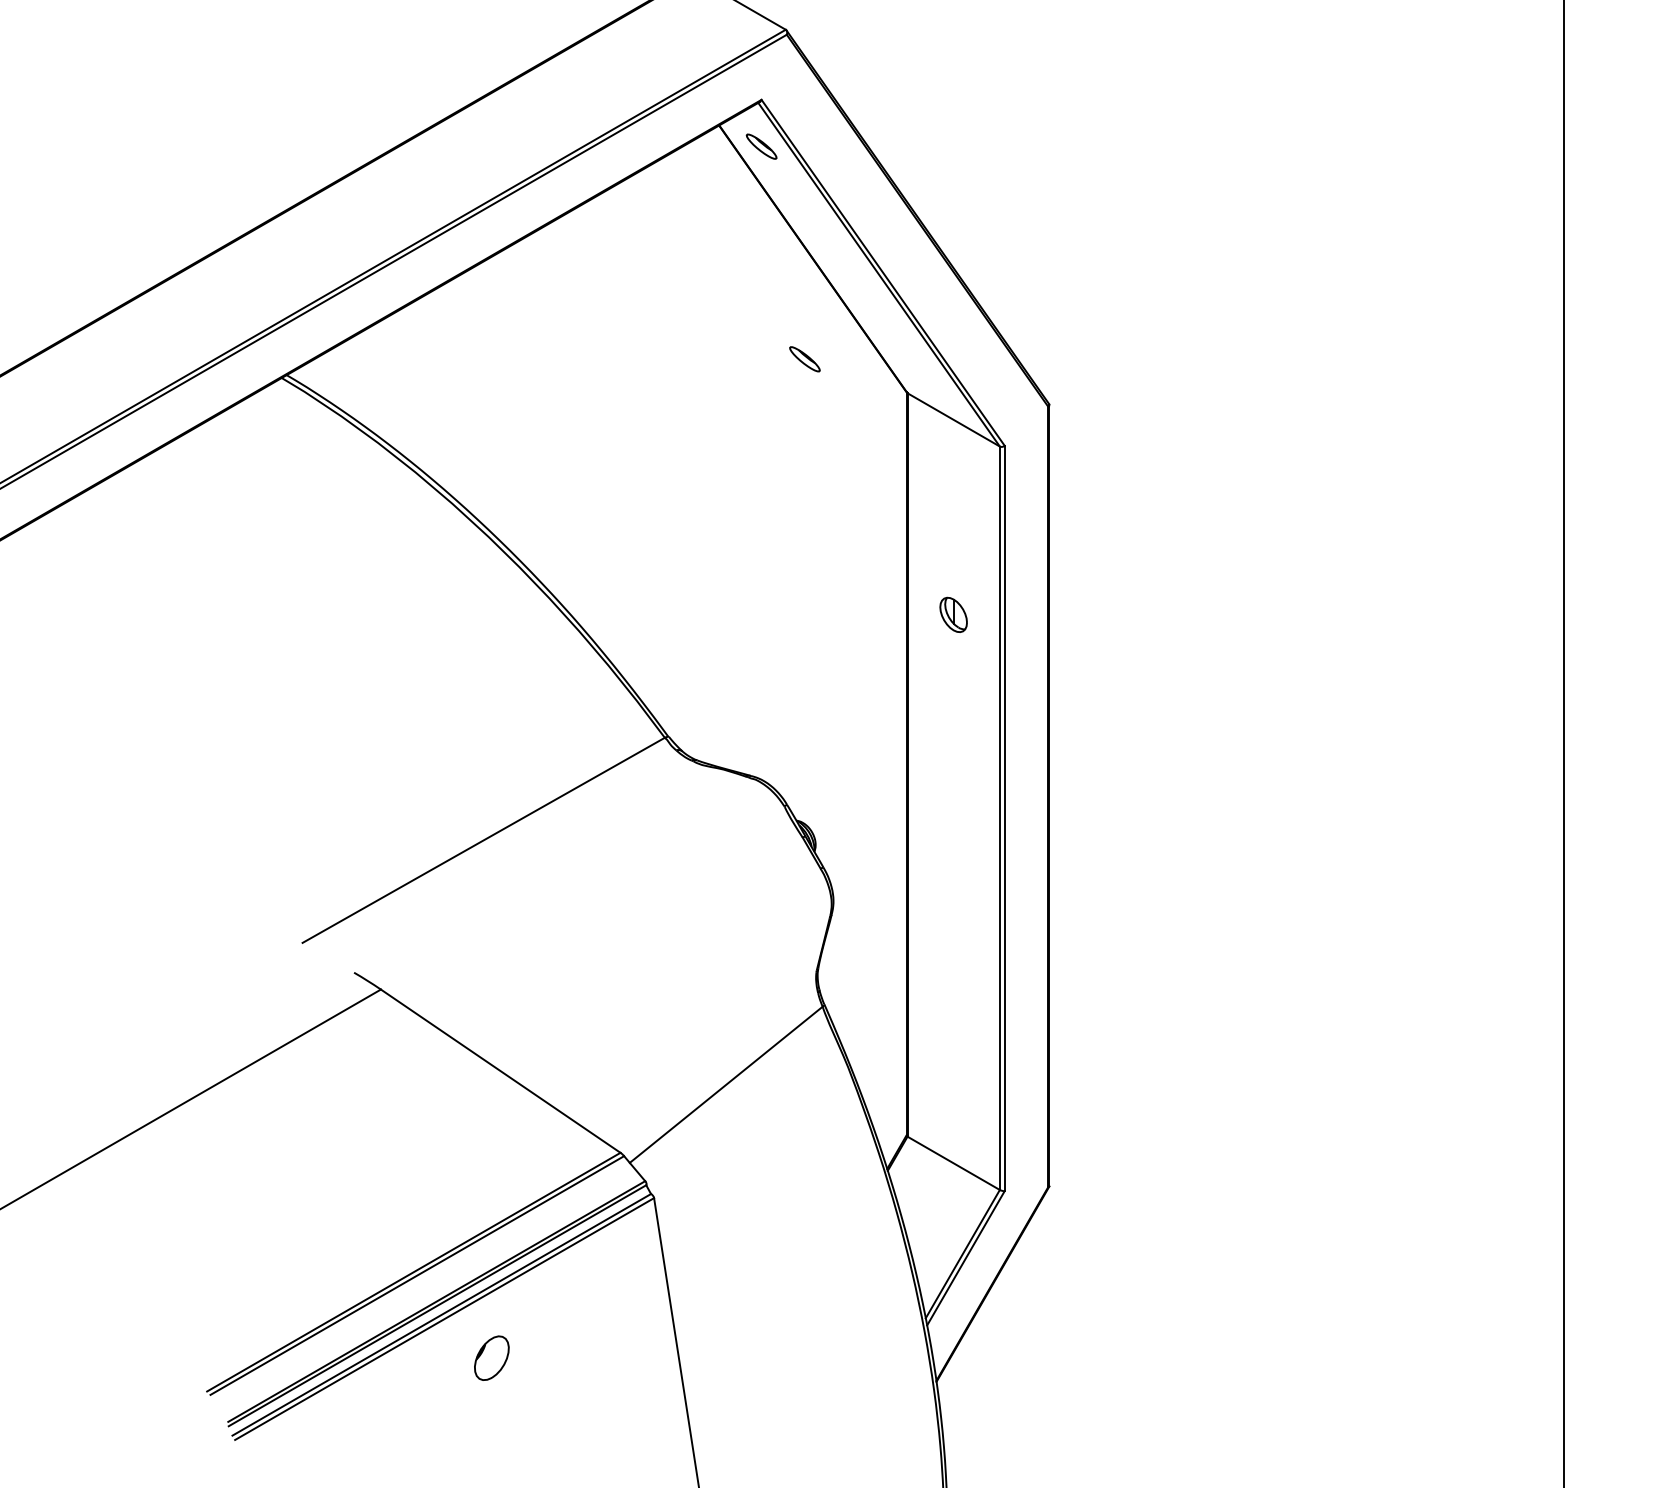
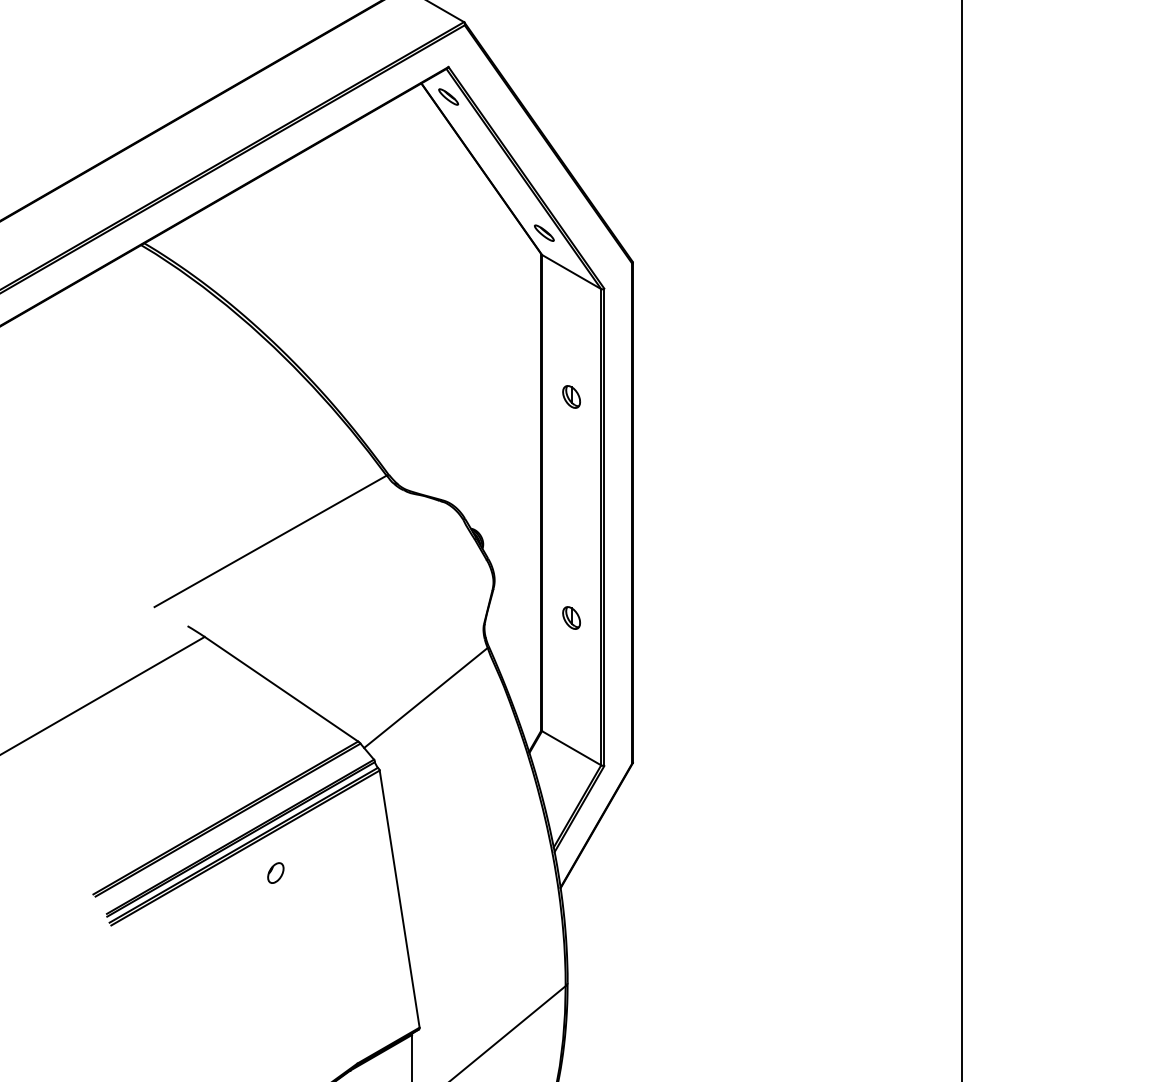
part: (805, 358) -> (544, 232), moved
part: (953, 959) -> (571, 617), added
part: (491, 1357) -> (275, 872), size x0.71

